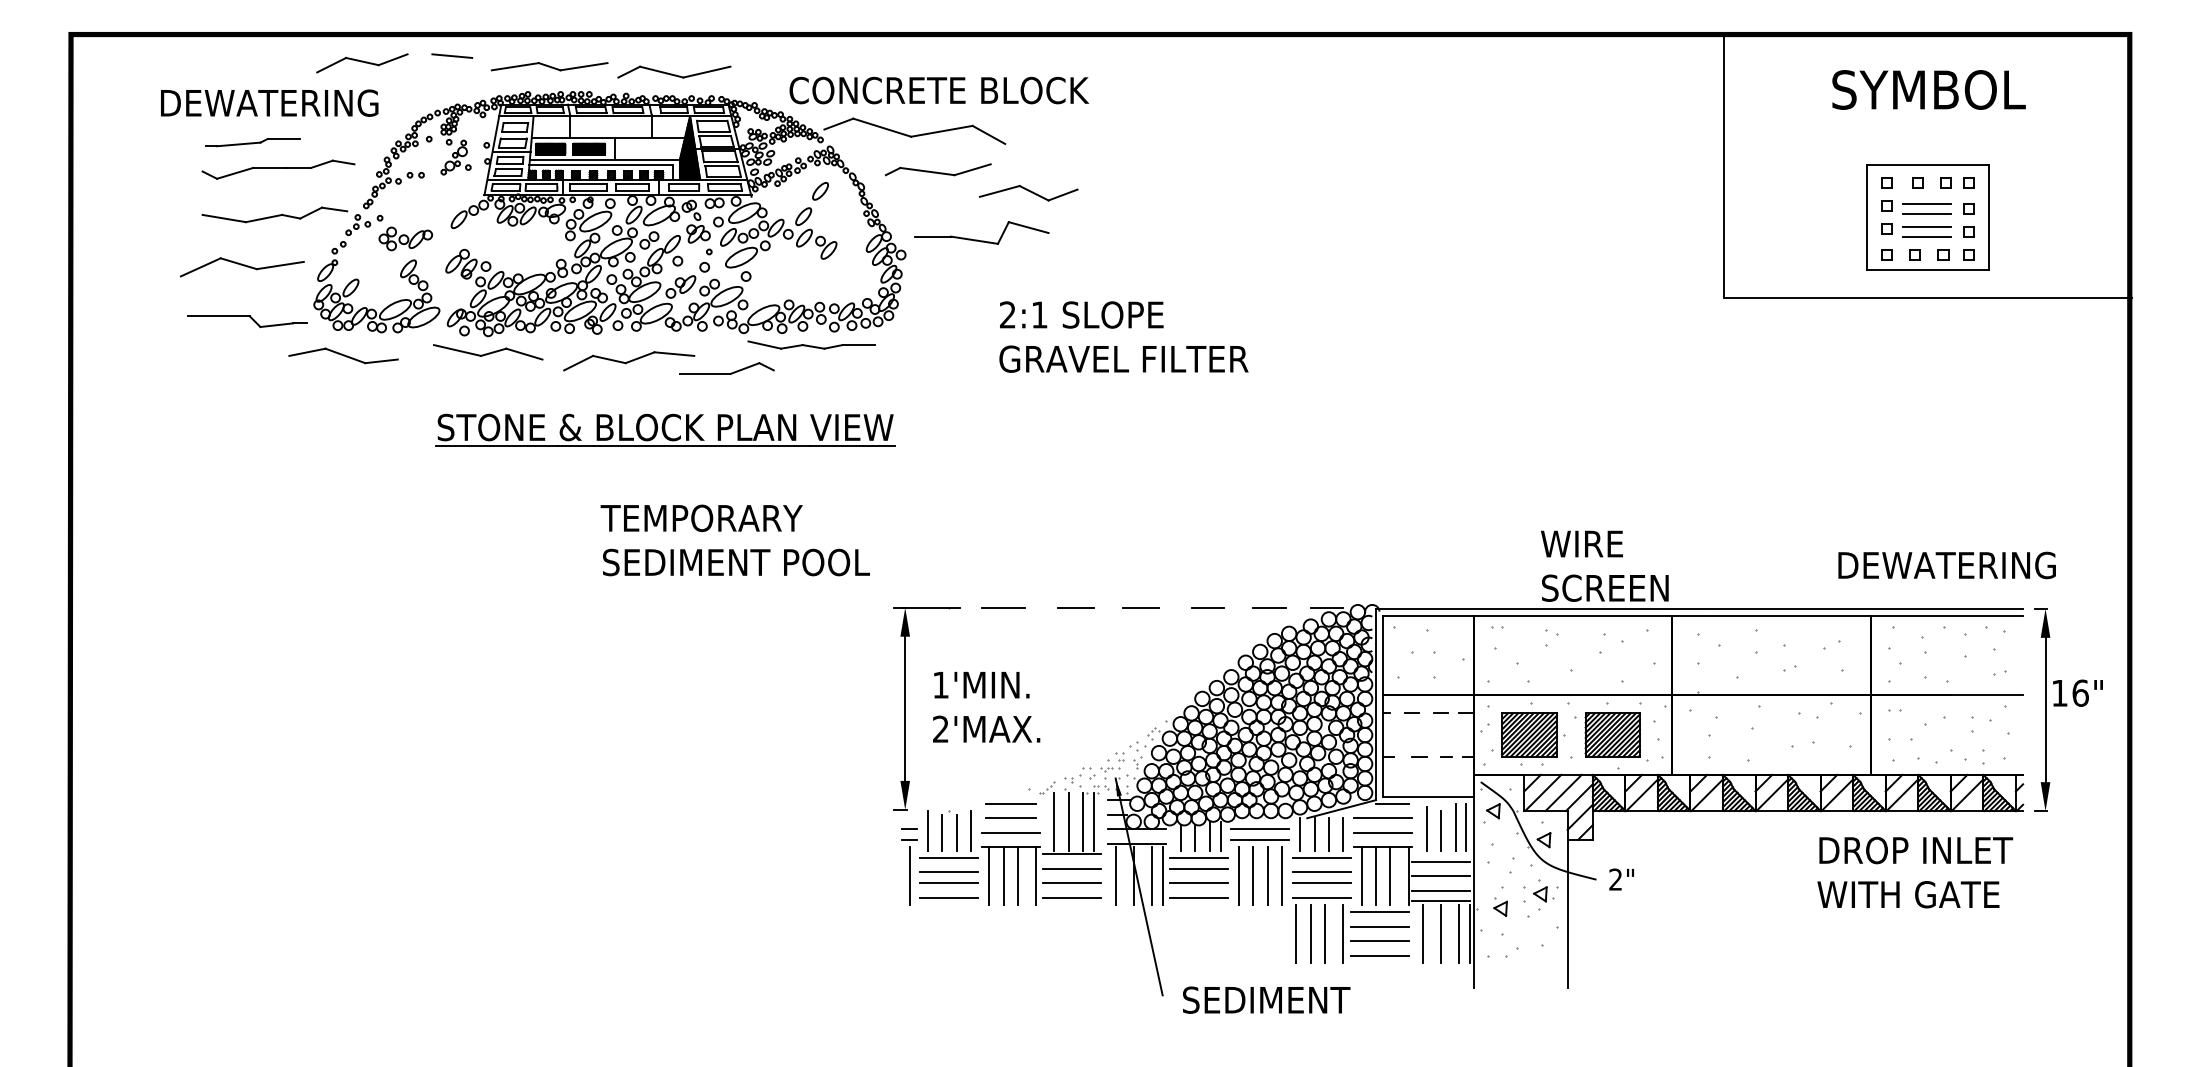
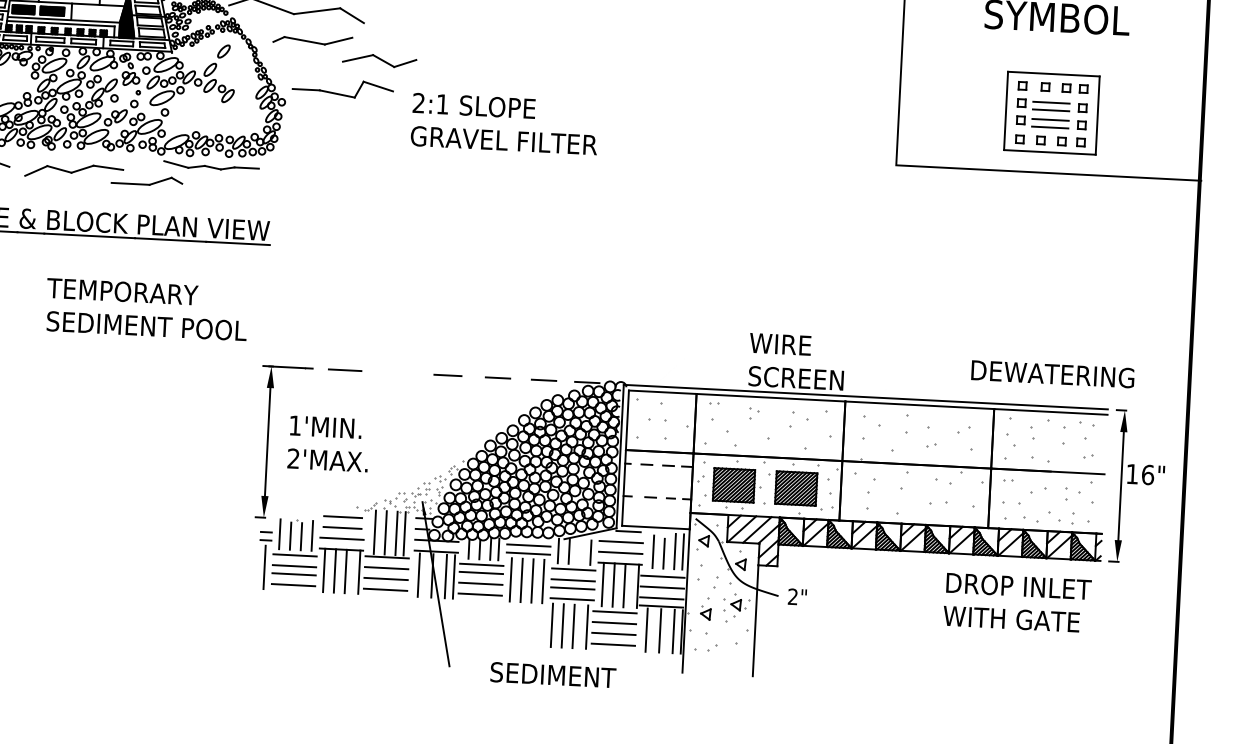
text: (1123, 336) -> (504, 123), moved
line: (1075, 607) -> (398, 372), removed
line: (1328, 834) -> (579, 552), removed
text: (1266, 999) -> (553, 674), moved

